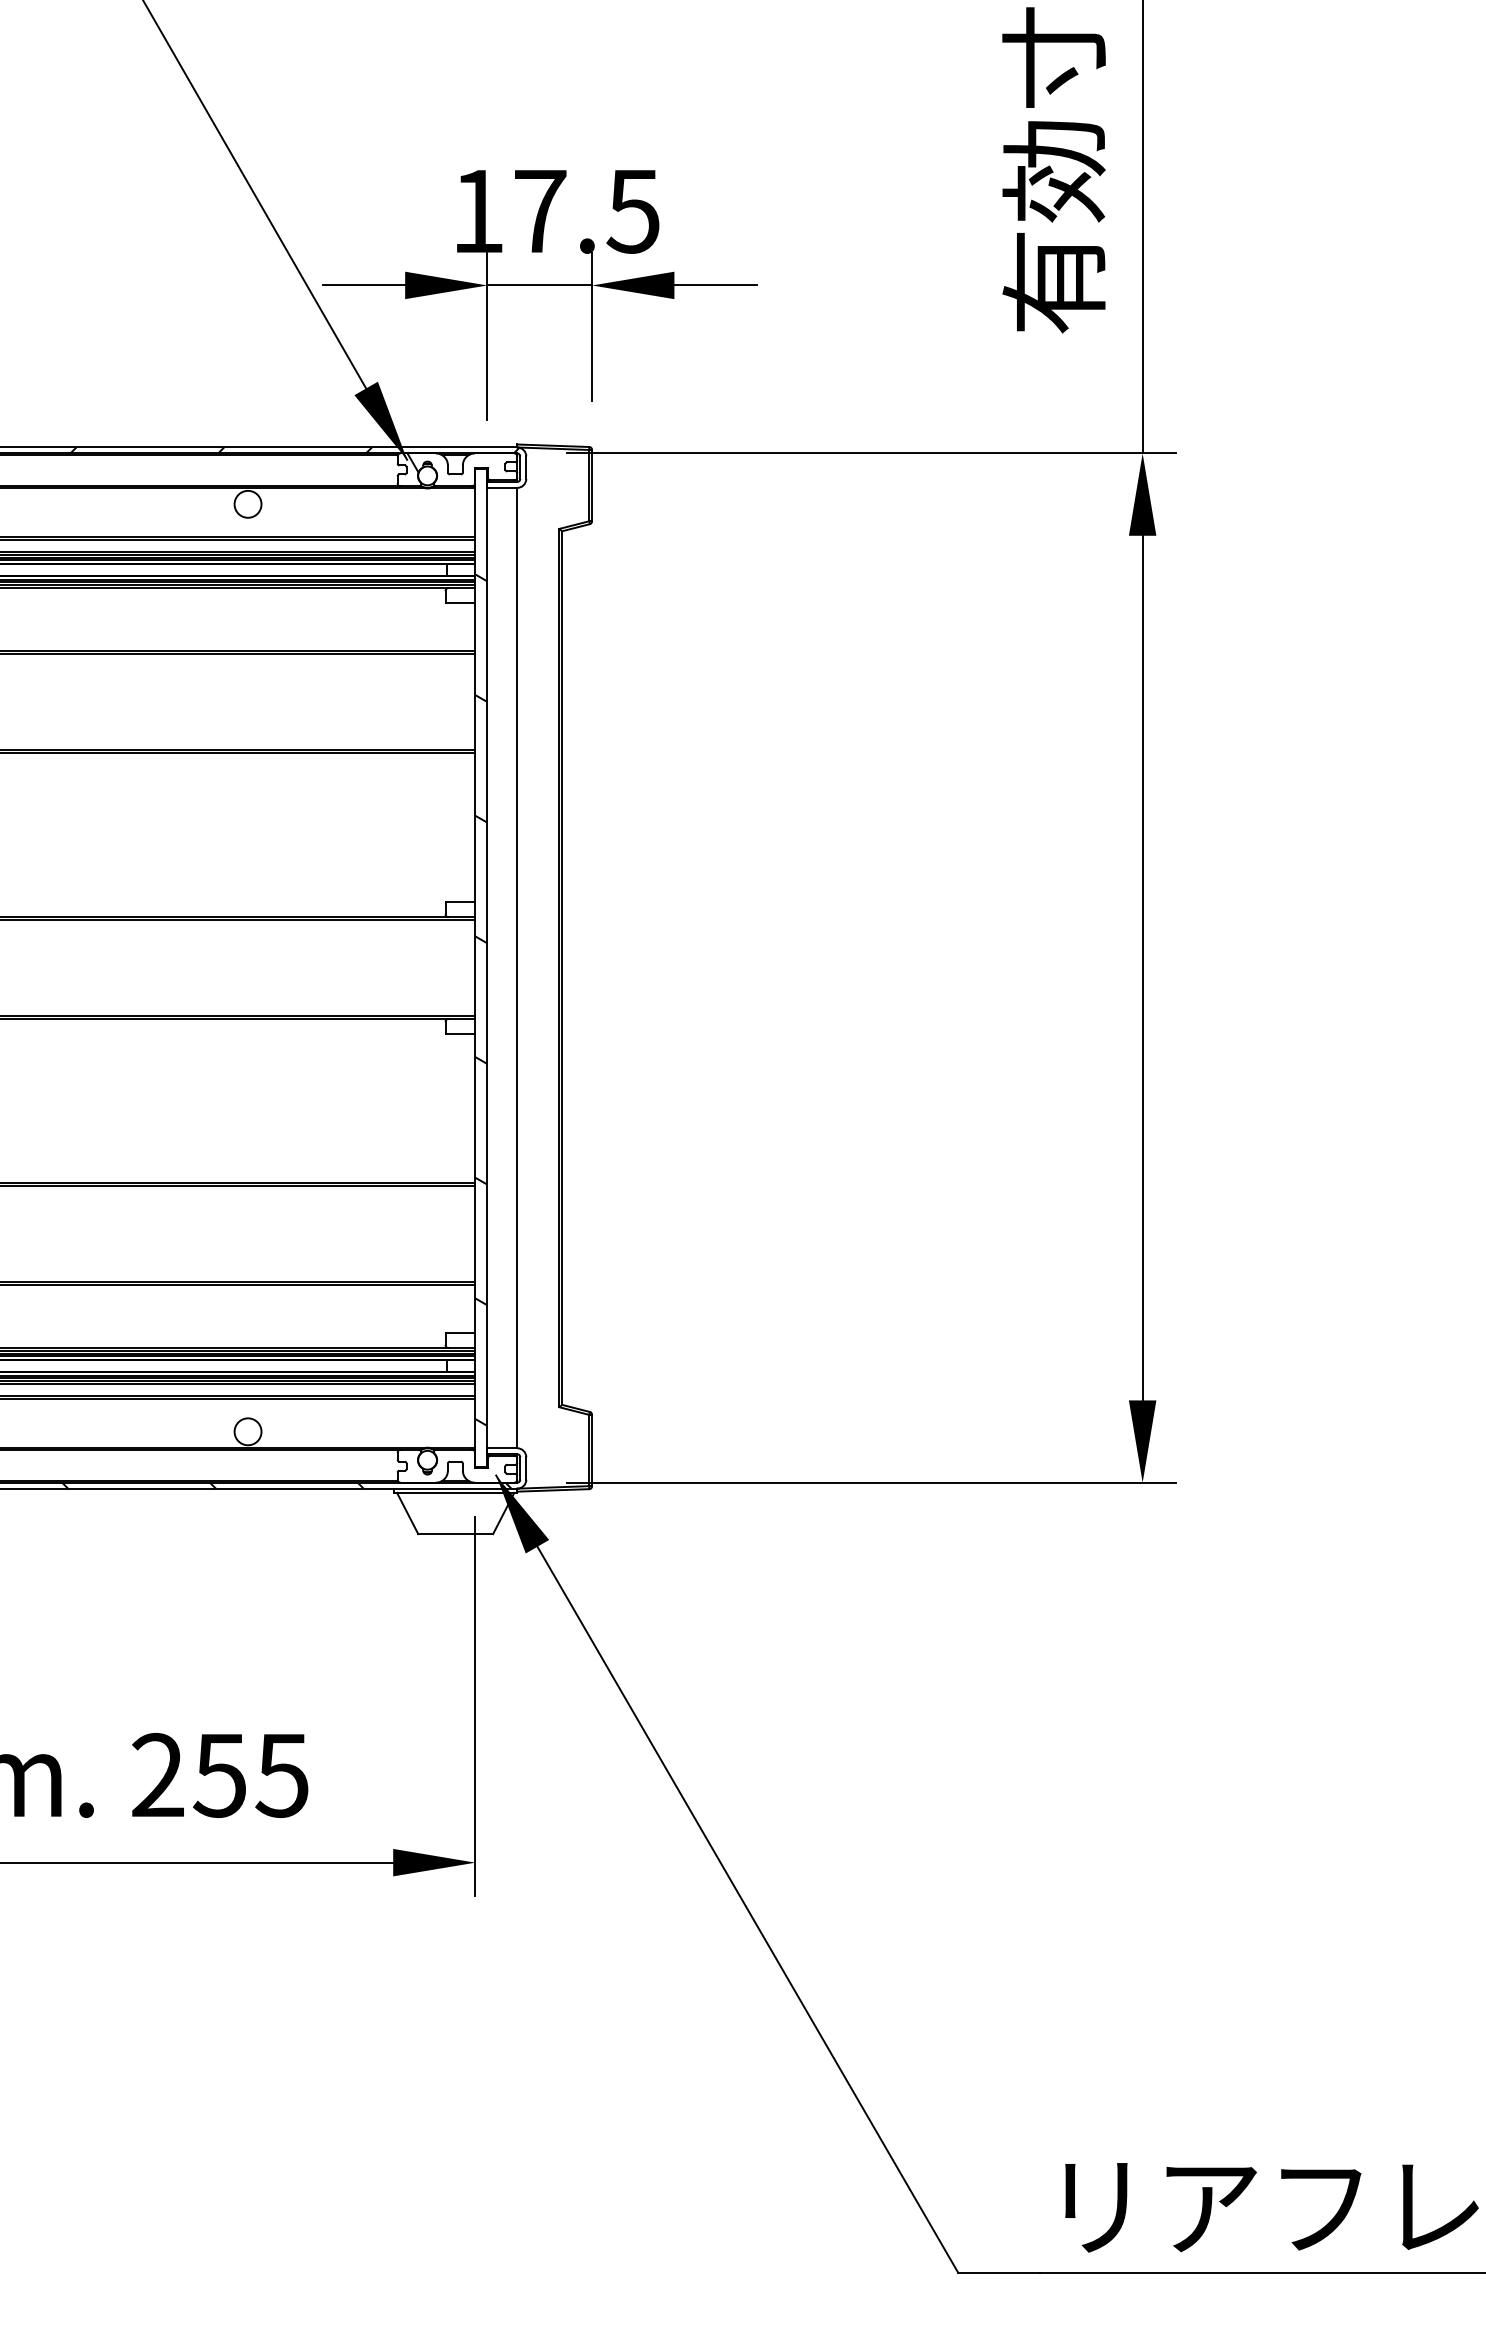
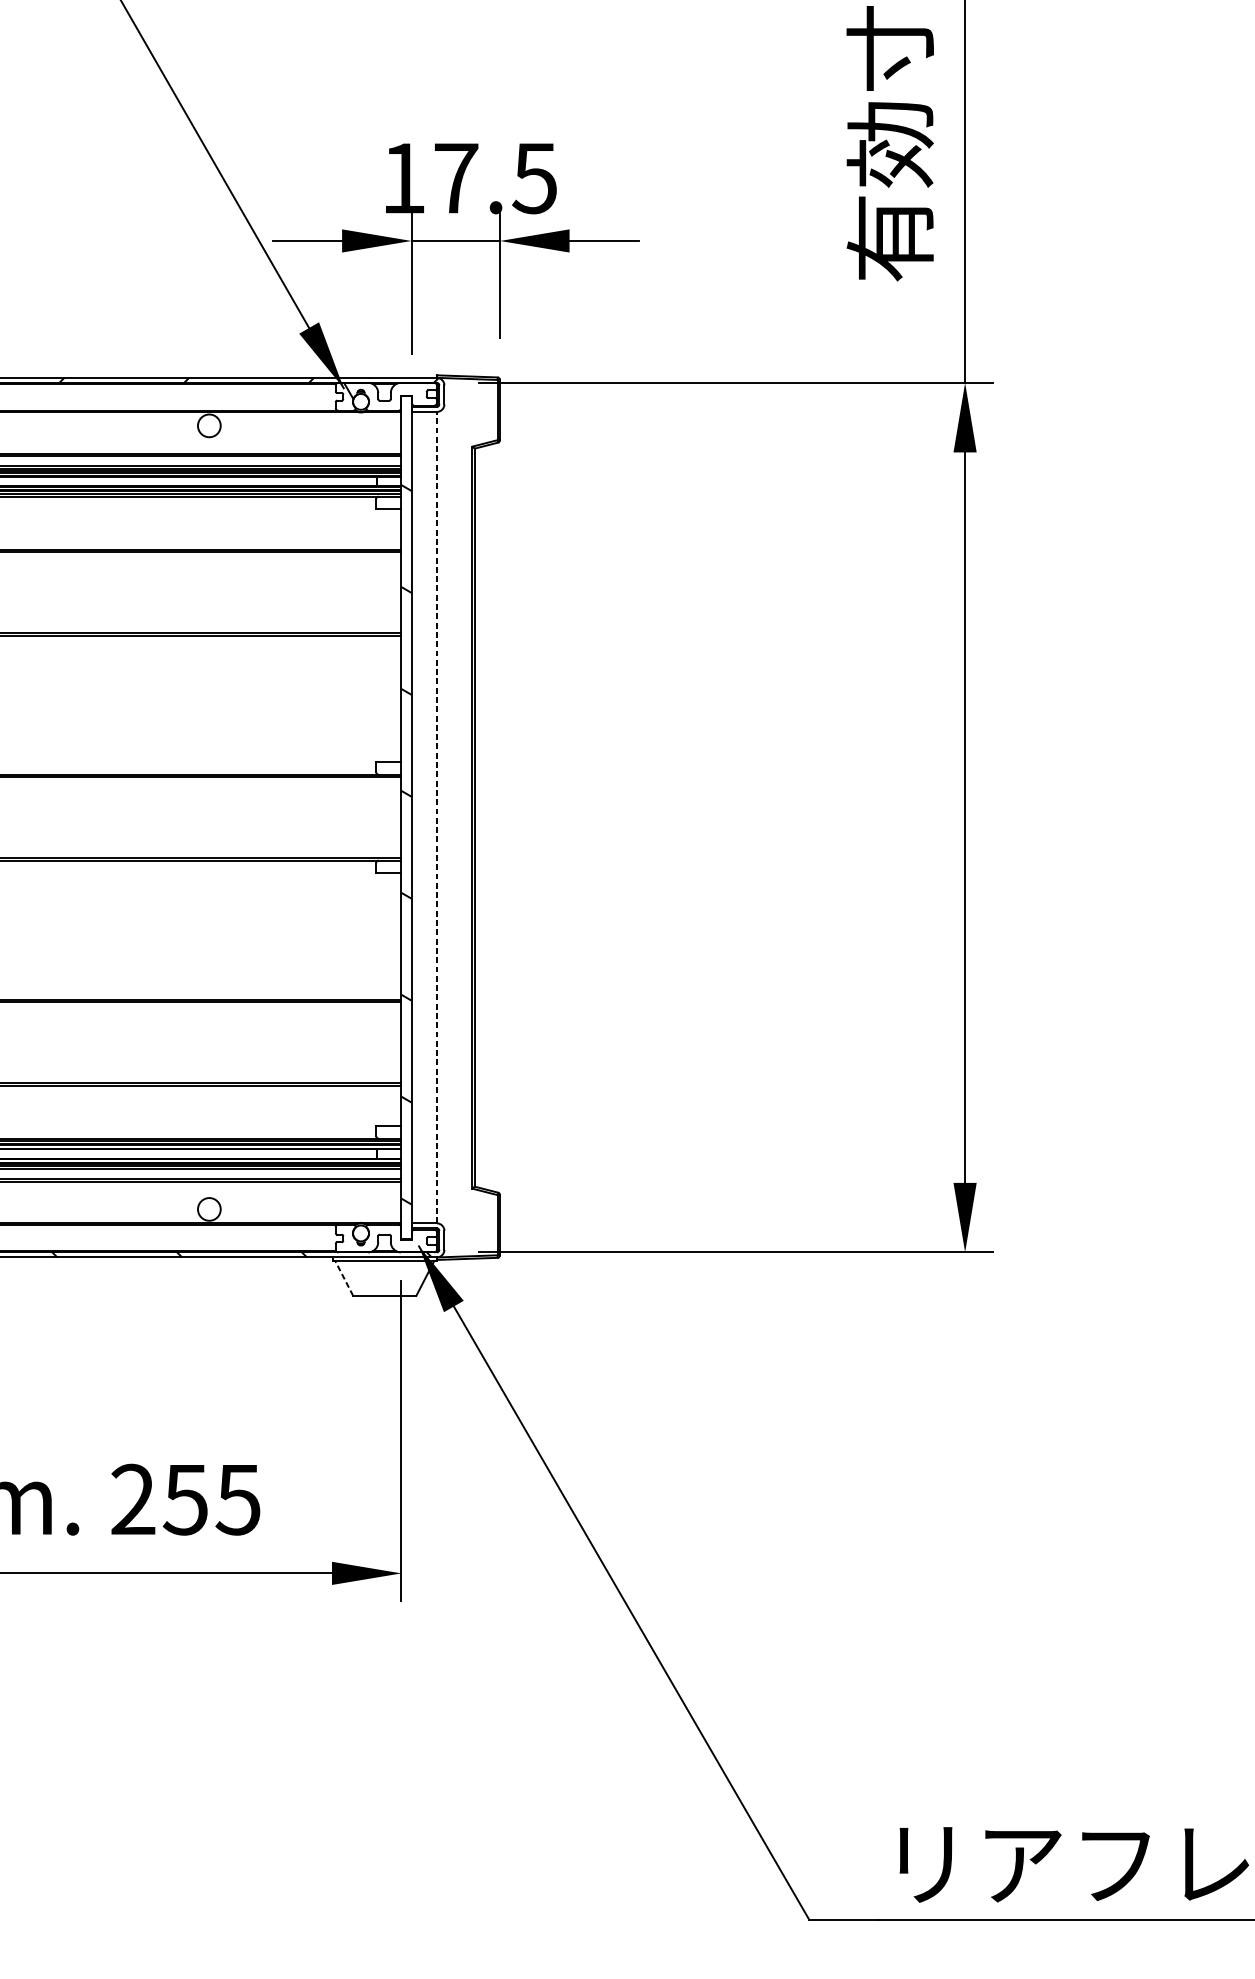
line: (517, 967) -> (436, 817), solid -> dashed
line: (407, 1513) -> (344, 1278), solid -> dashed

